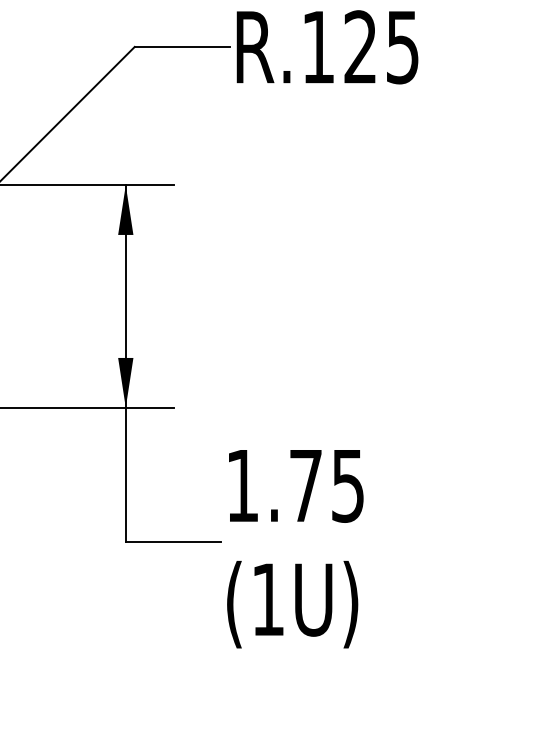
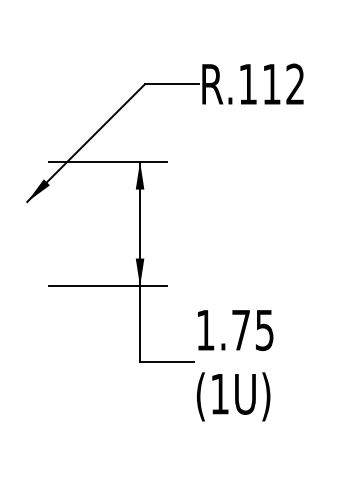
text: (381, 47) -> (283, 84), R.125 -> R.112

